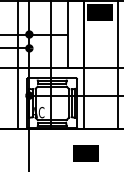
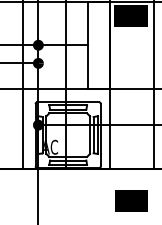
text: (85, 153) -> (131, 200), moved

